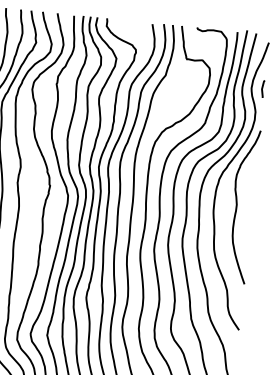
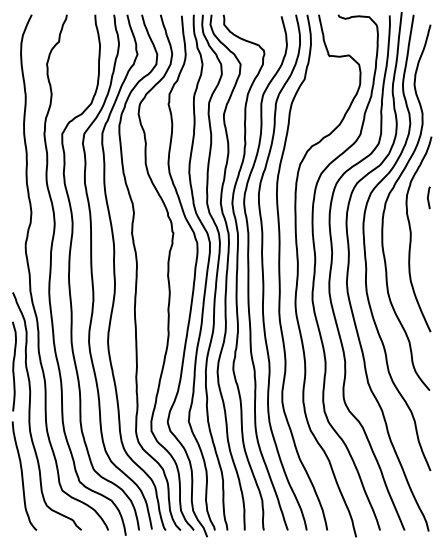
line: (262, 88) -> (428, 197), moved

